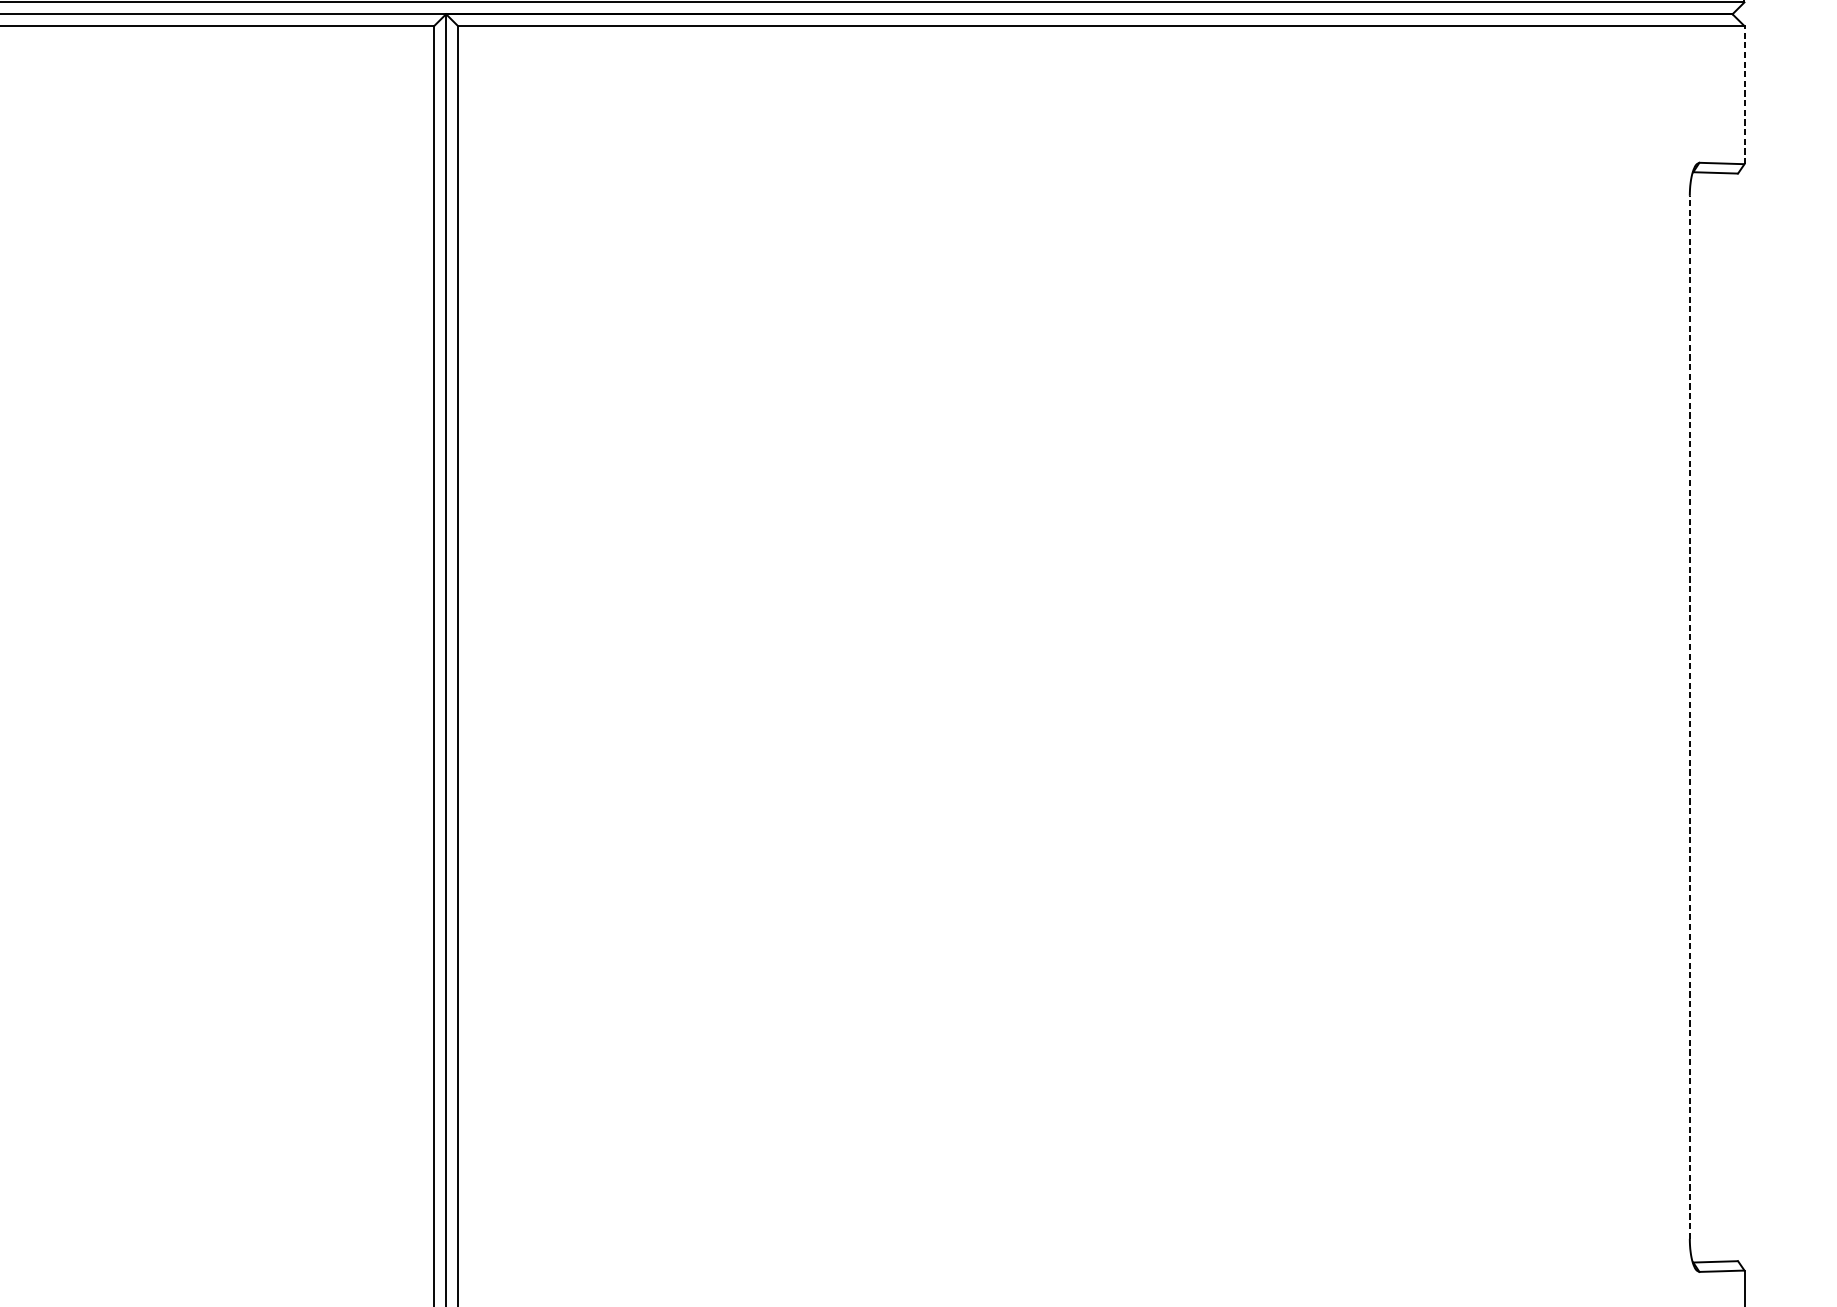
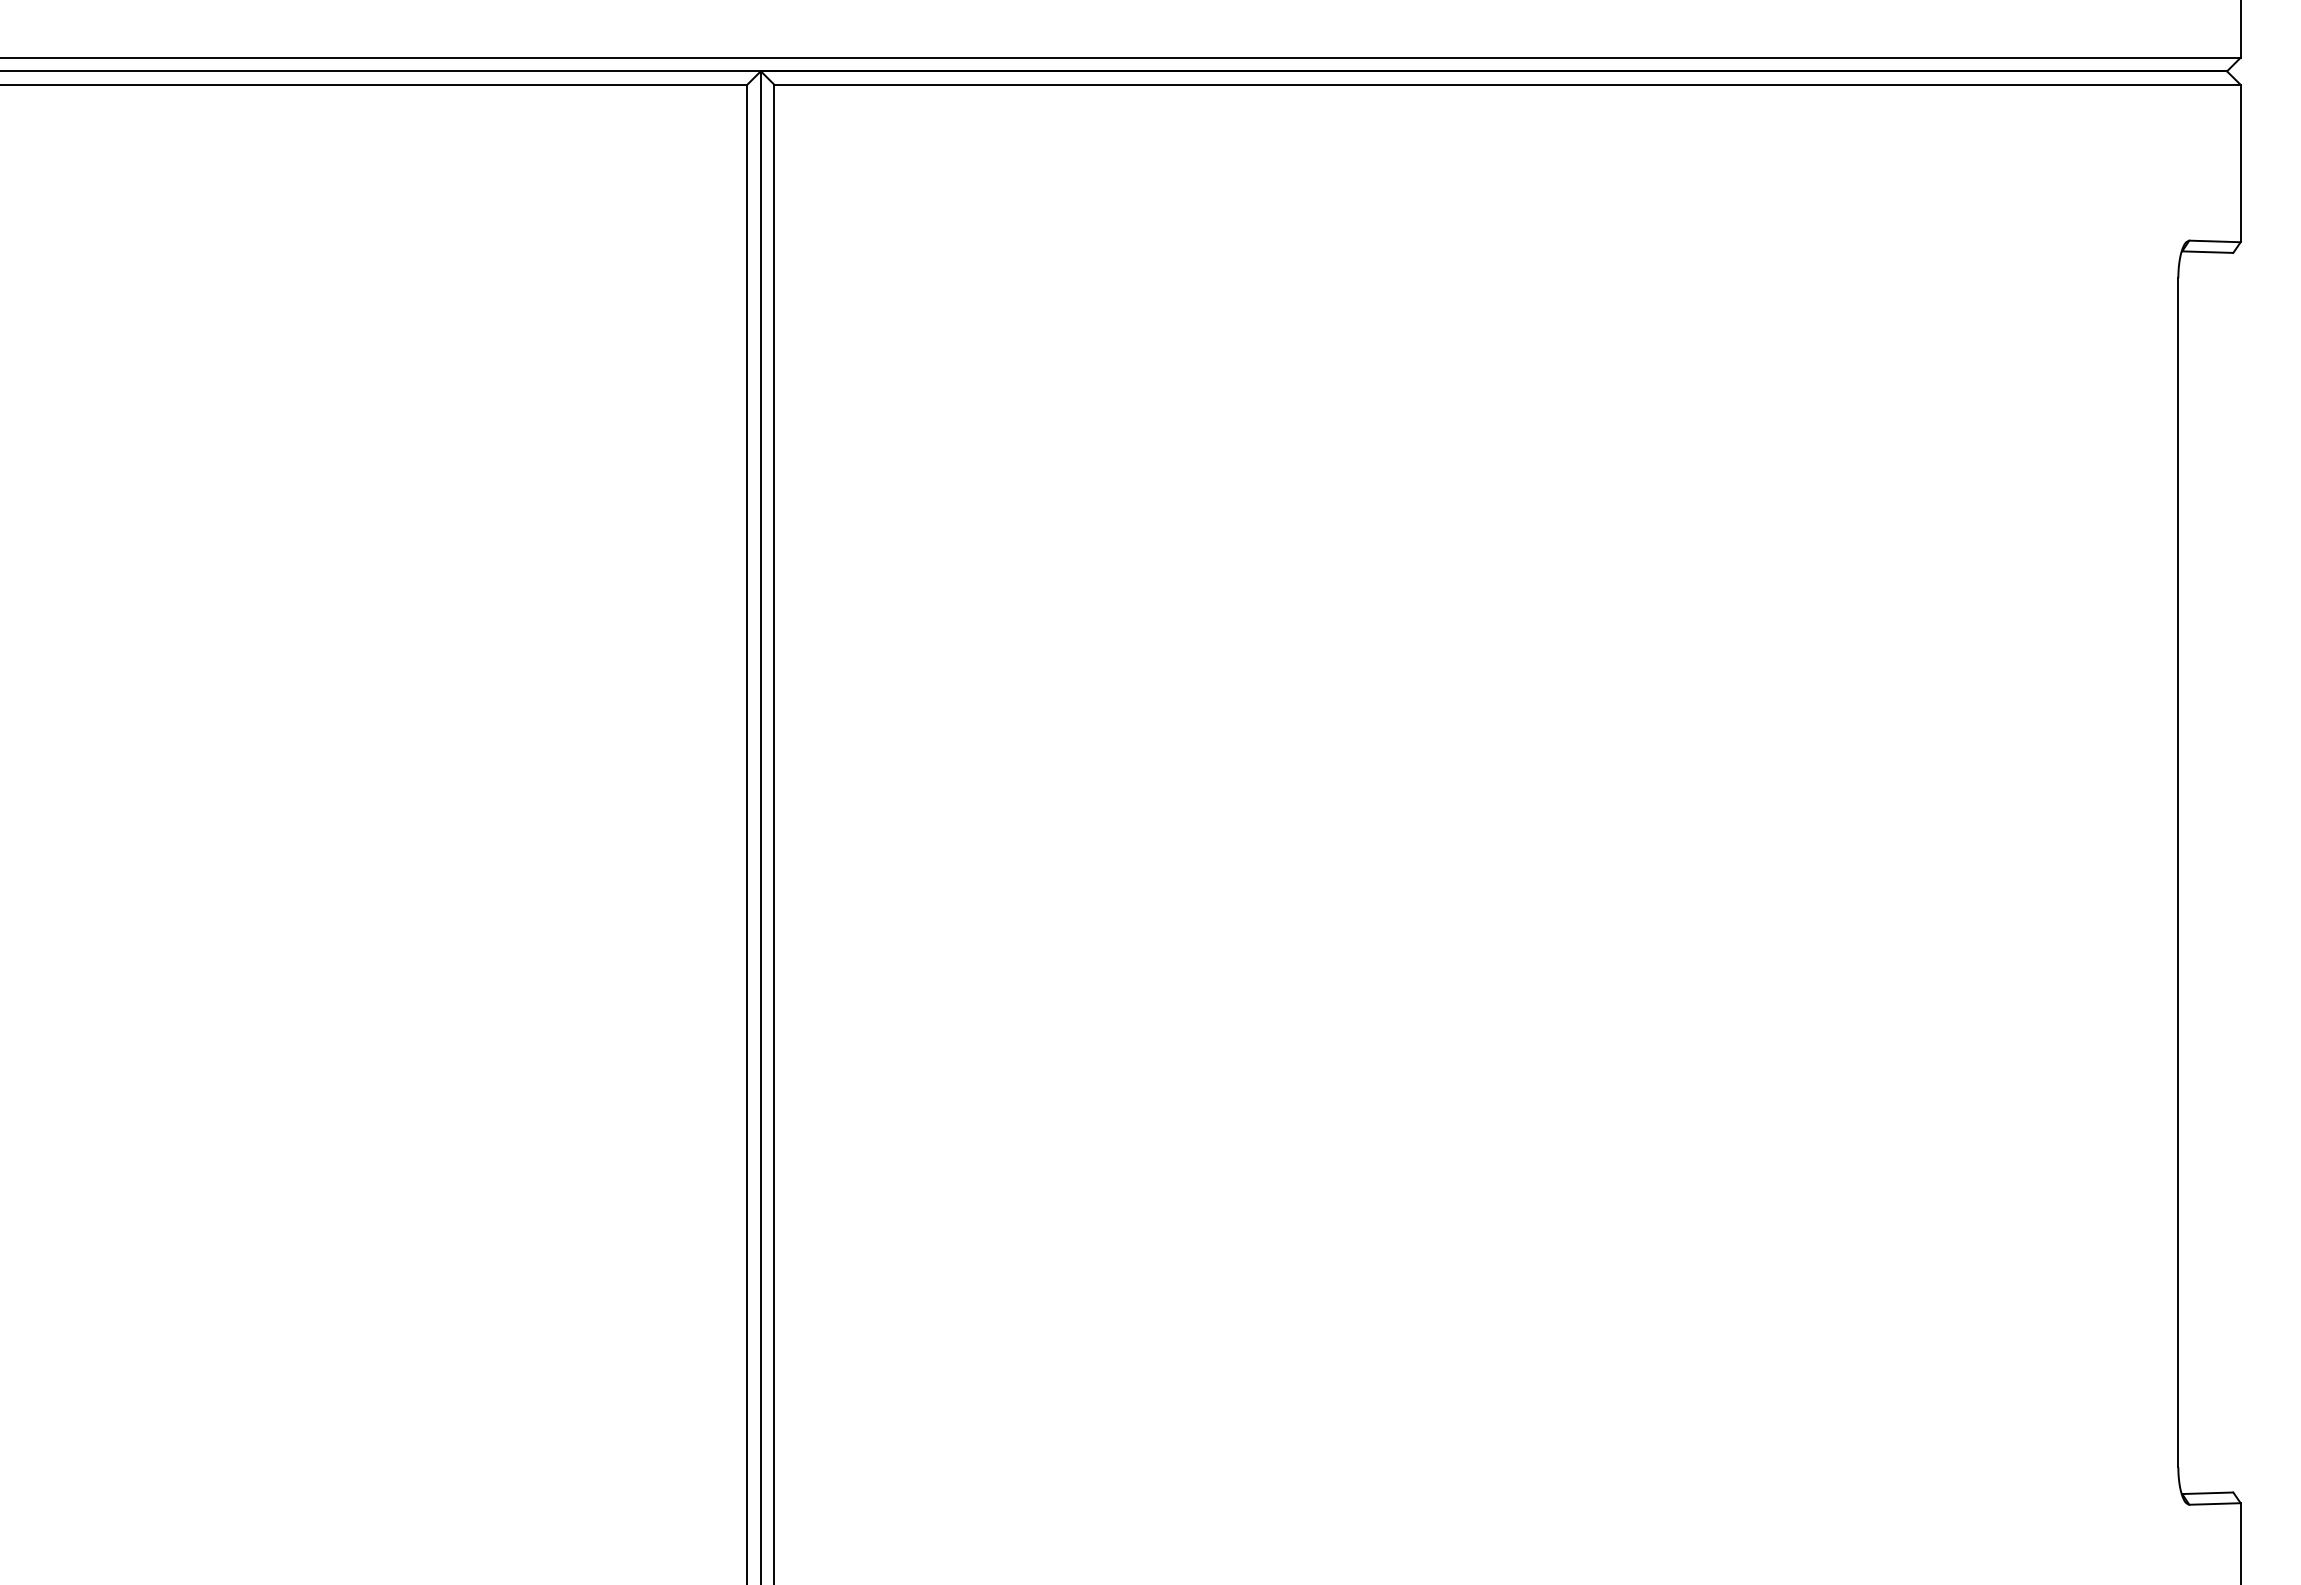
line: (1744, 95) -> (2240, 163), dashed -> solid
line: (1689, 717) -> (2178, 872), dashed -> solid

